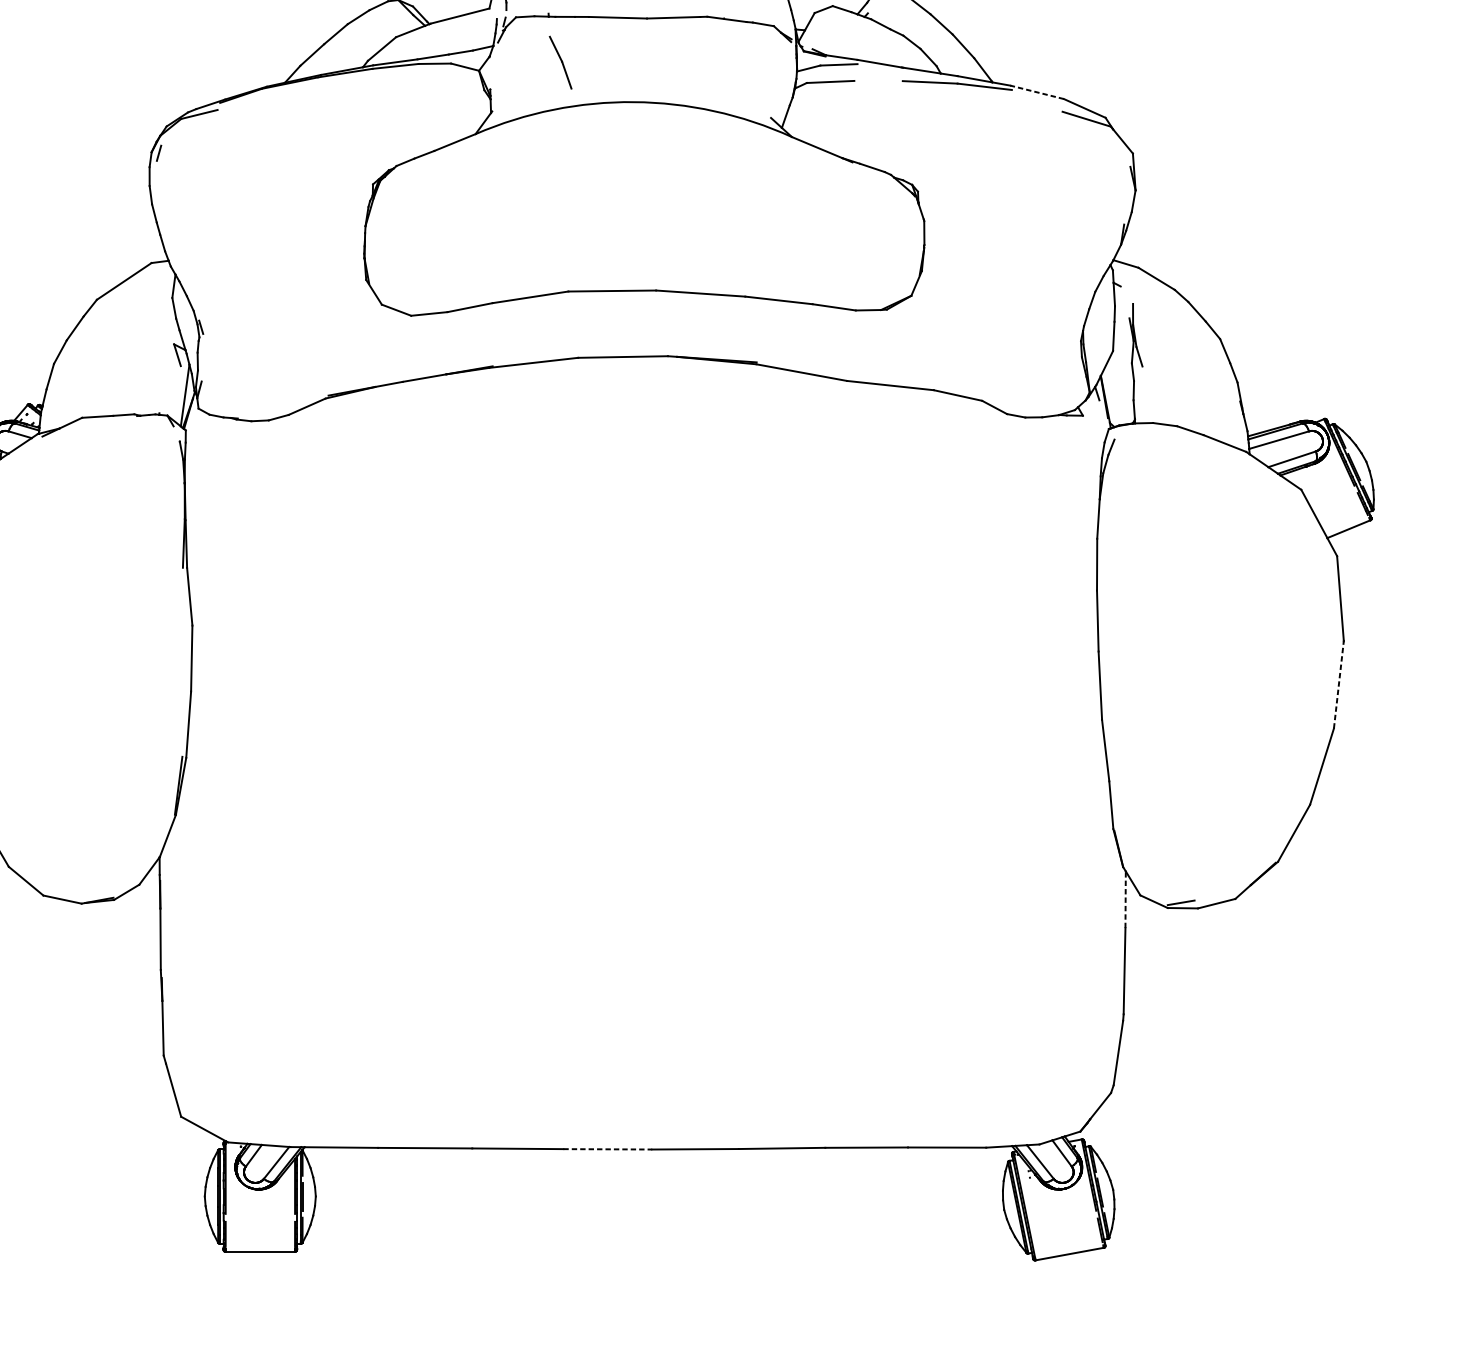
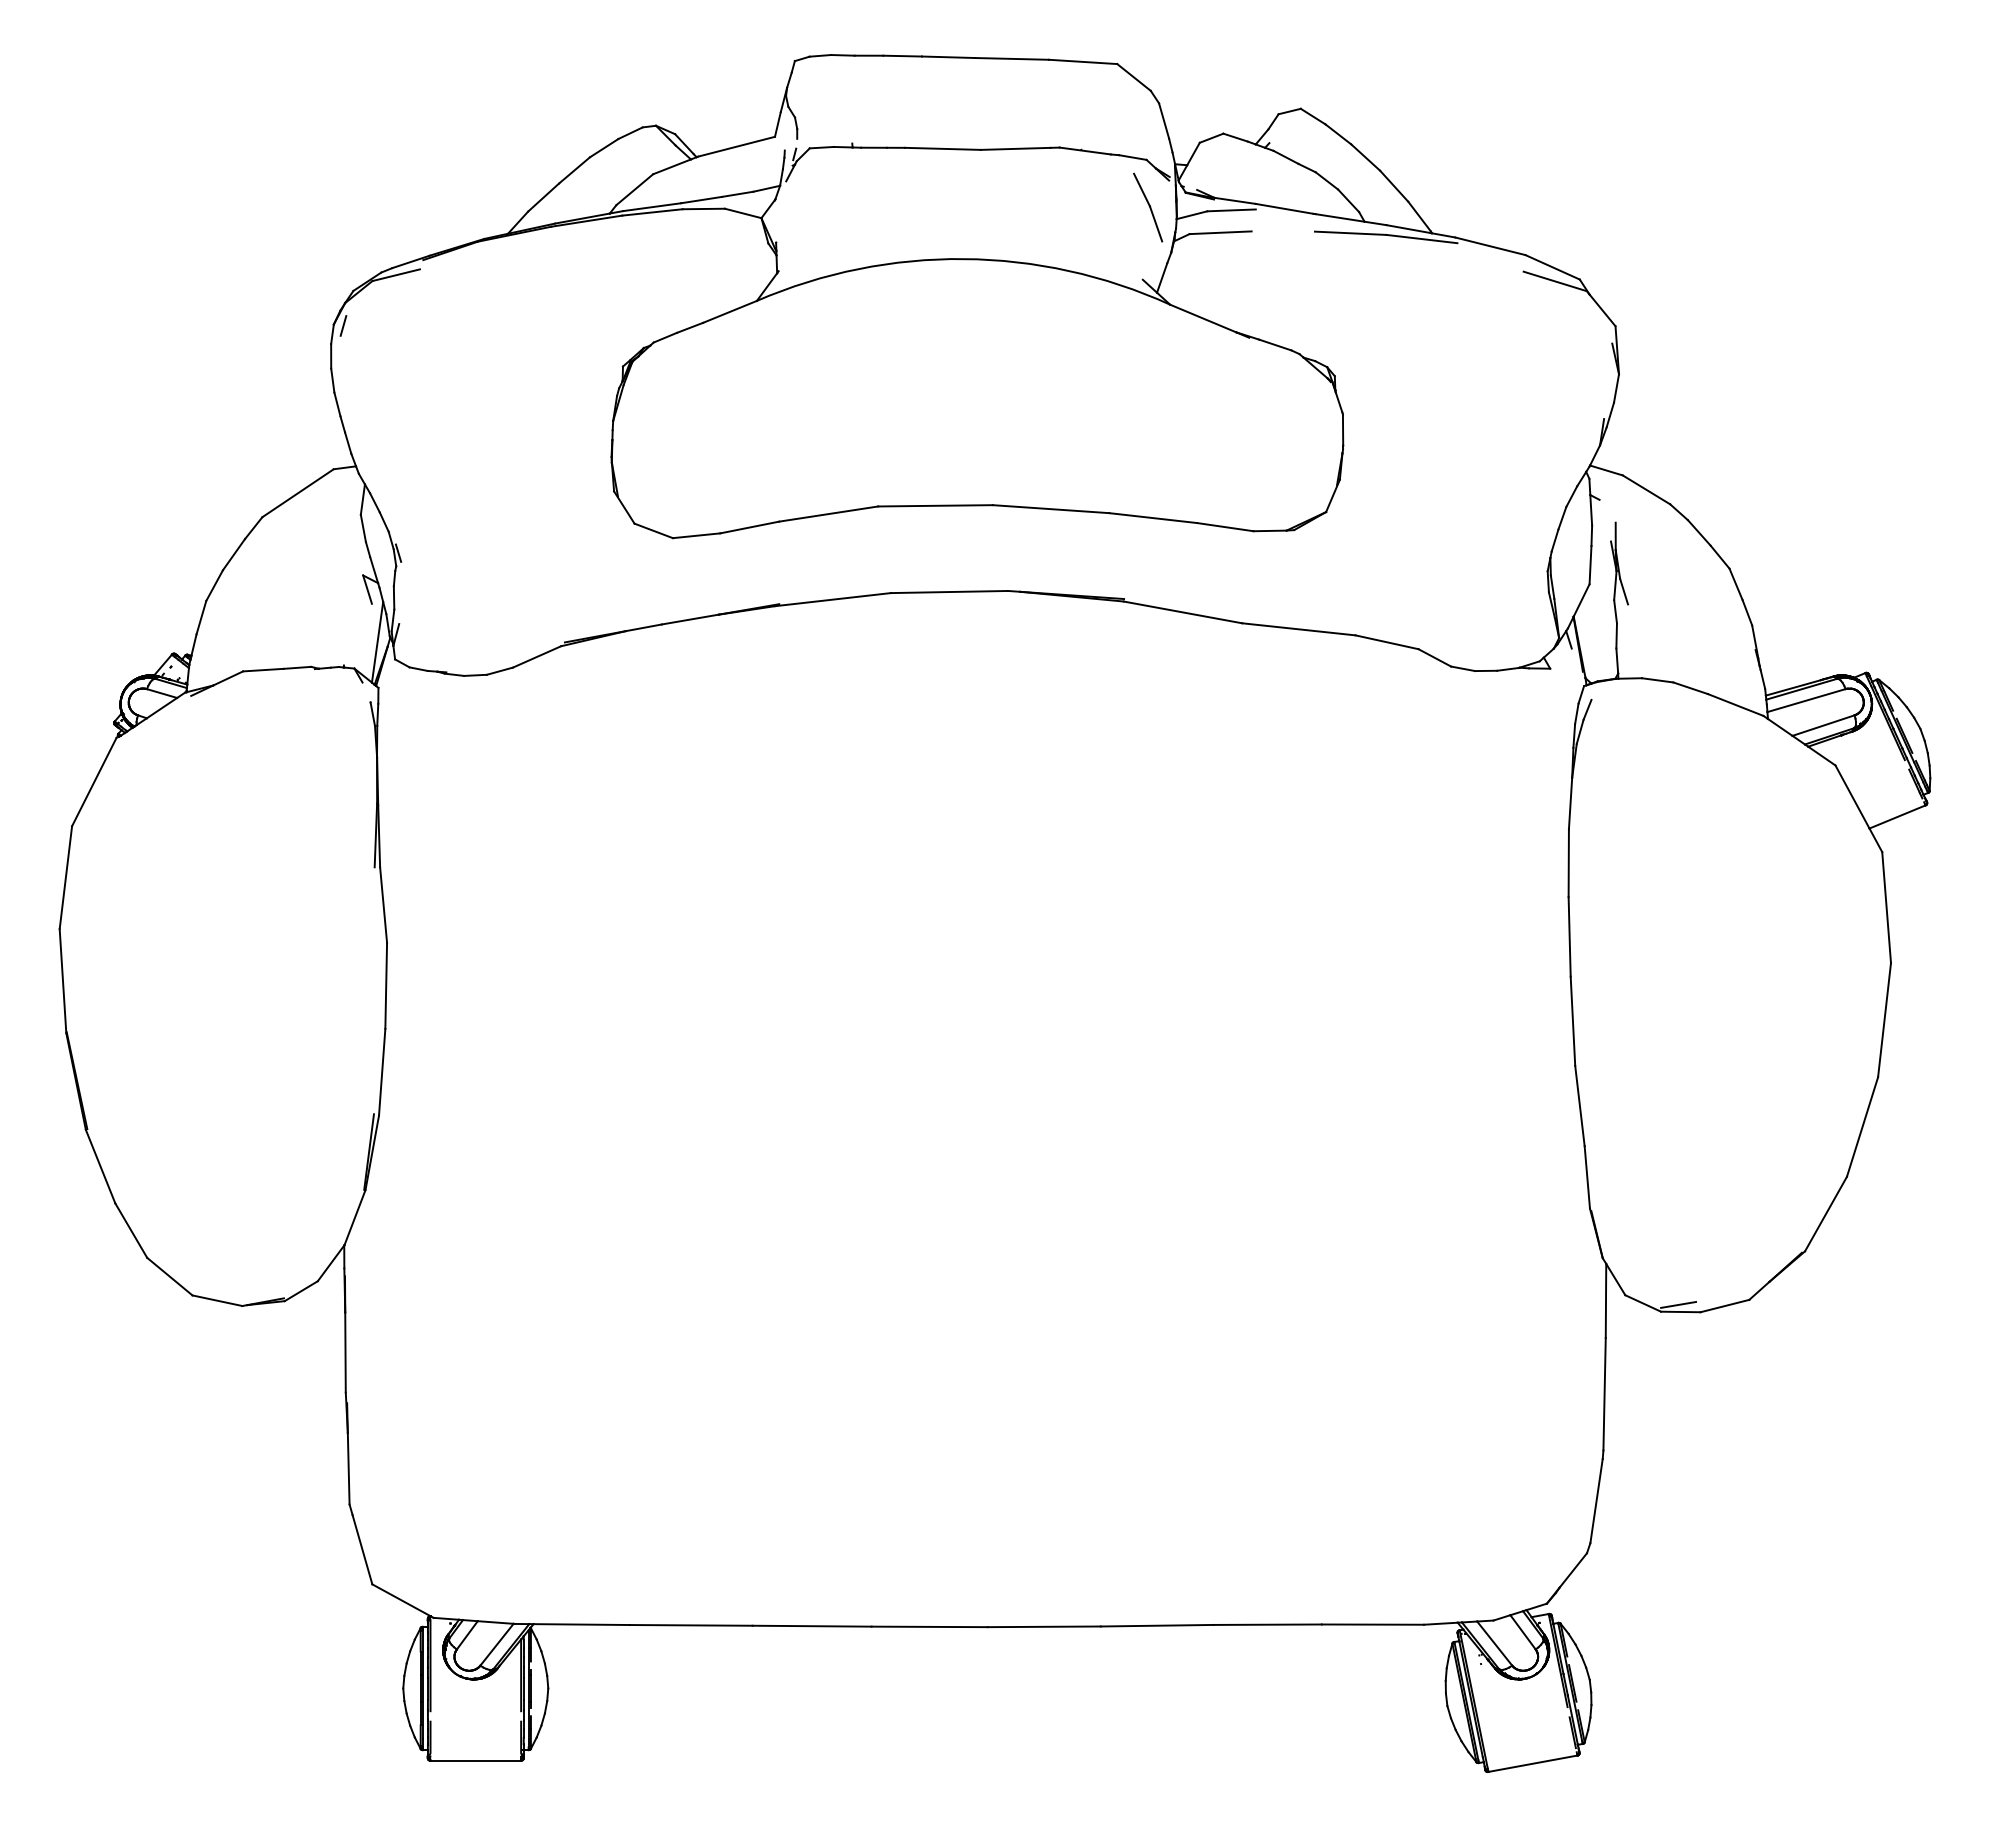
part: (561, 62) -> (1148, 207), moved
line: (1036, 92) -> (1489, 246), dashed -> solid
line: (1338, 684) -> (1884, 1019), dashed -> solid
line: (1126, 899) -> (1606, 1300), dashed -> solid
line: (608, 1149) -> (930, 1626), dashed -> solid

